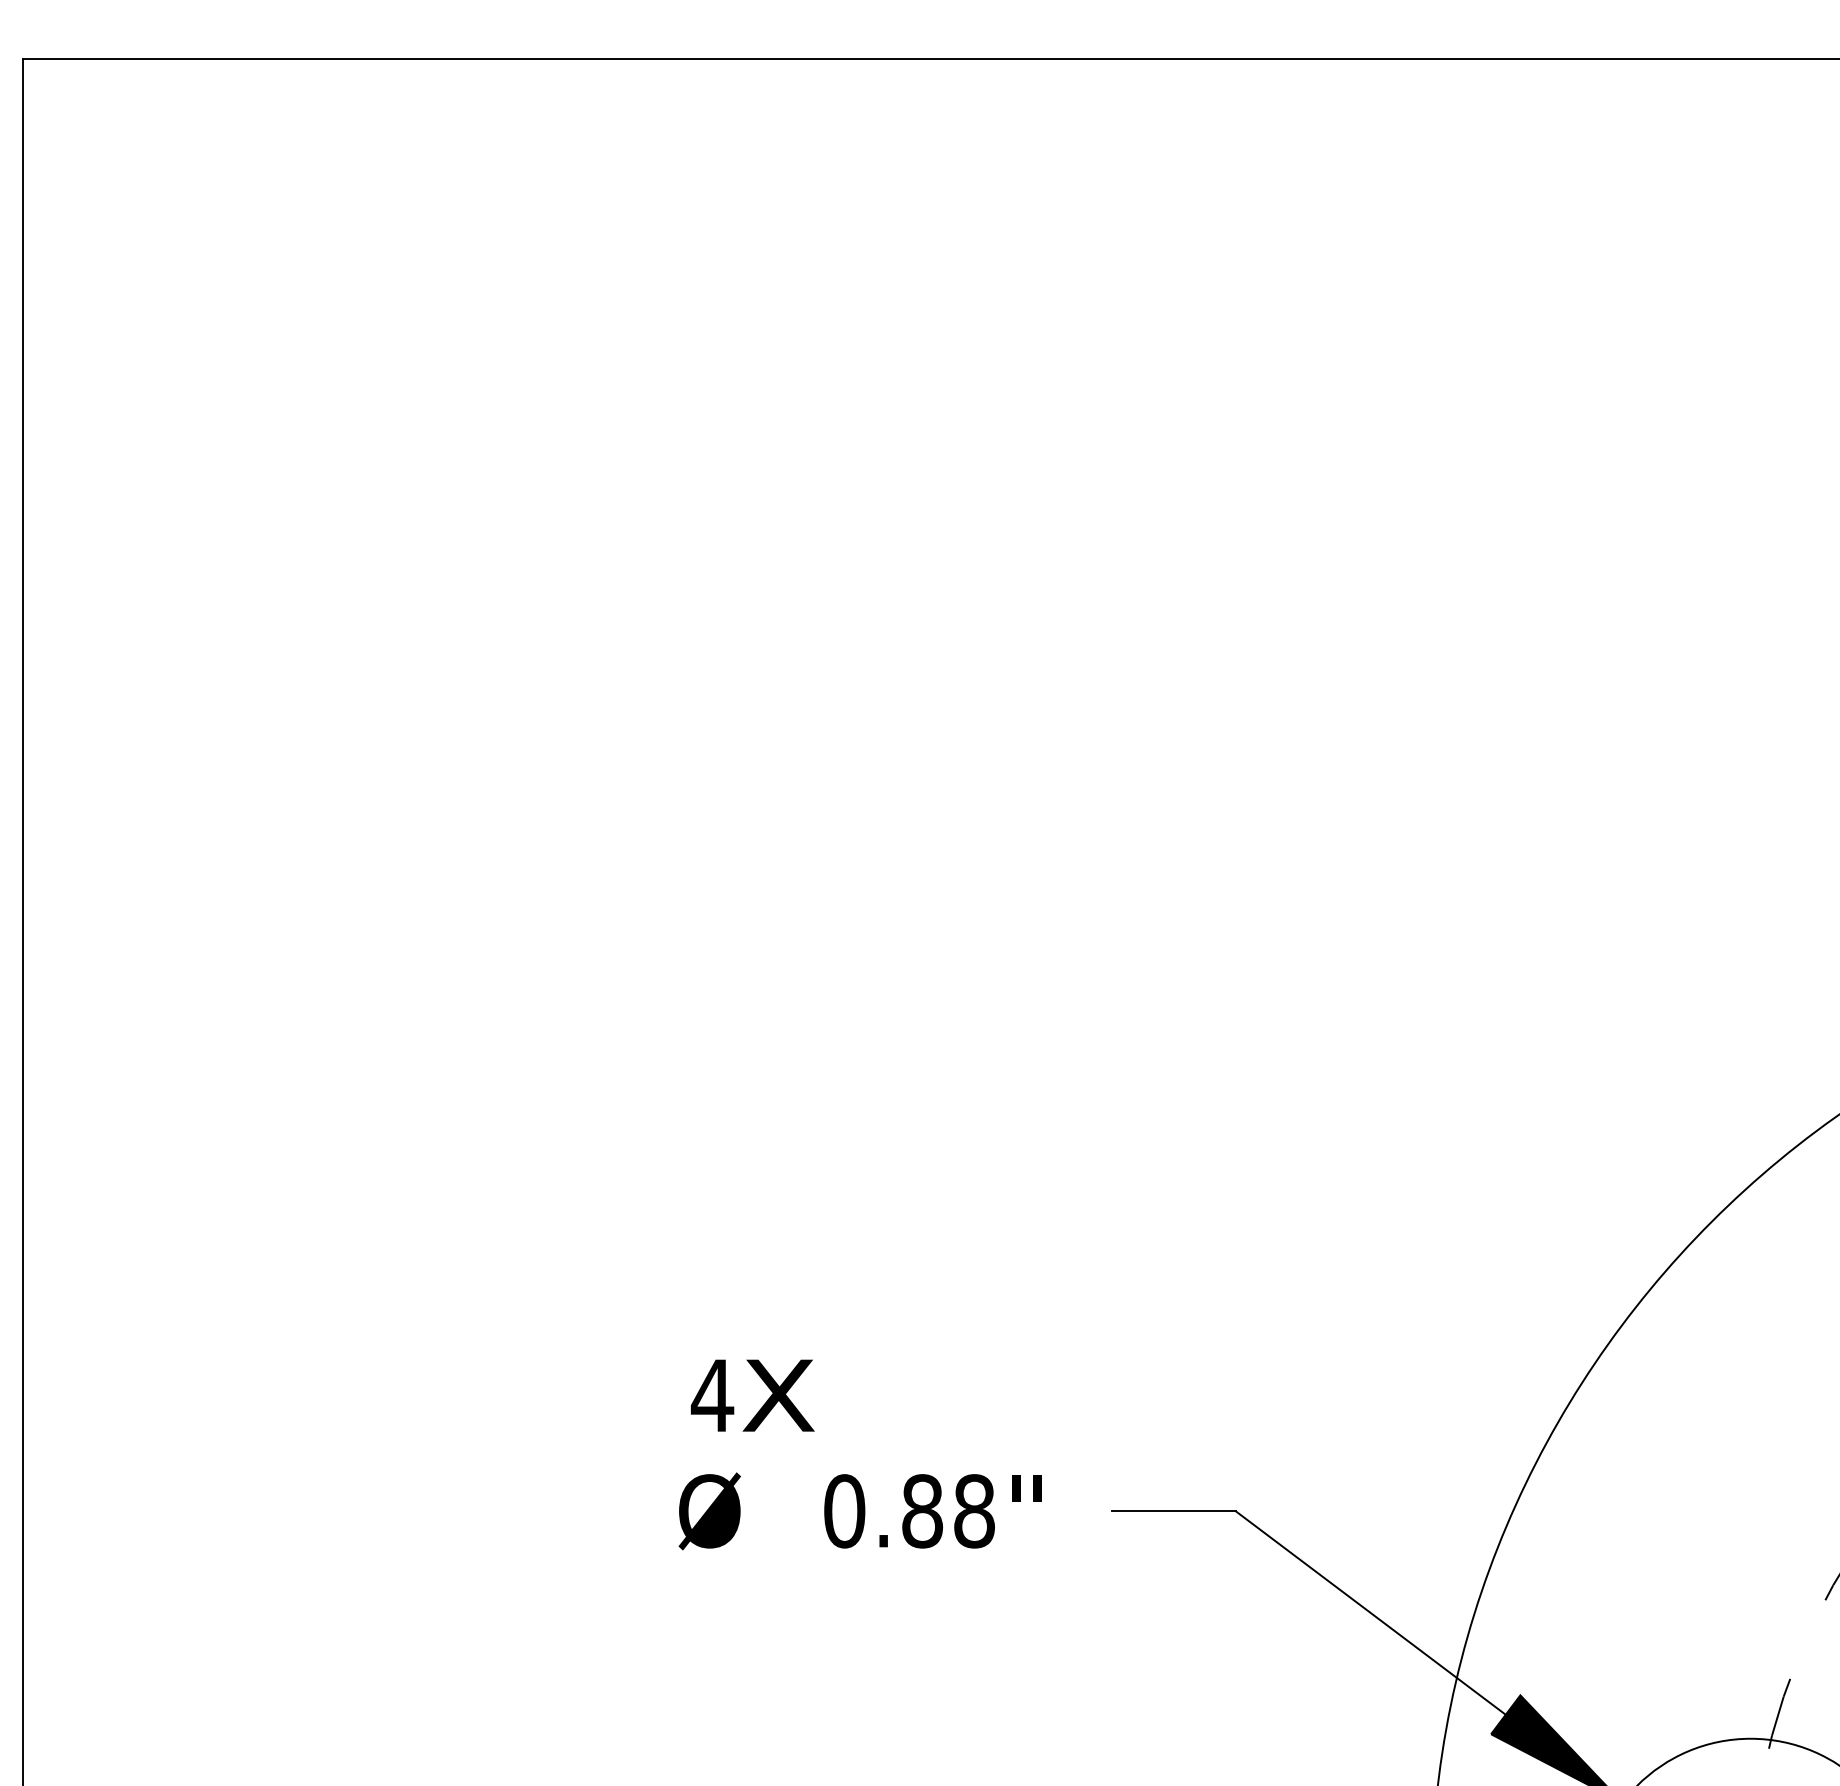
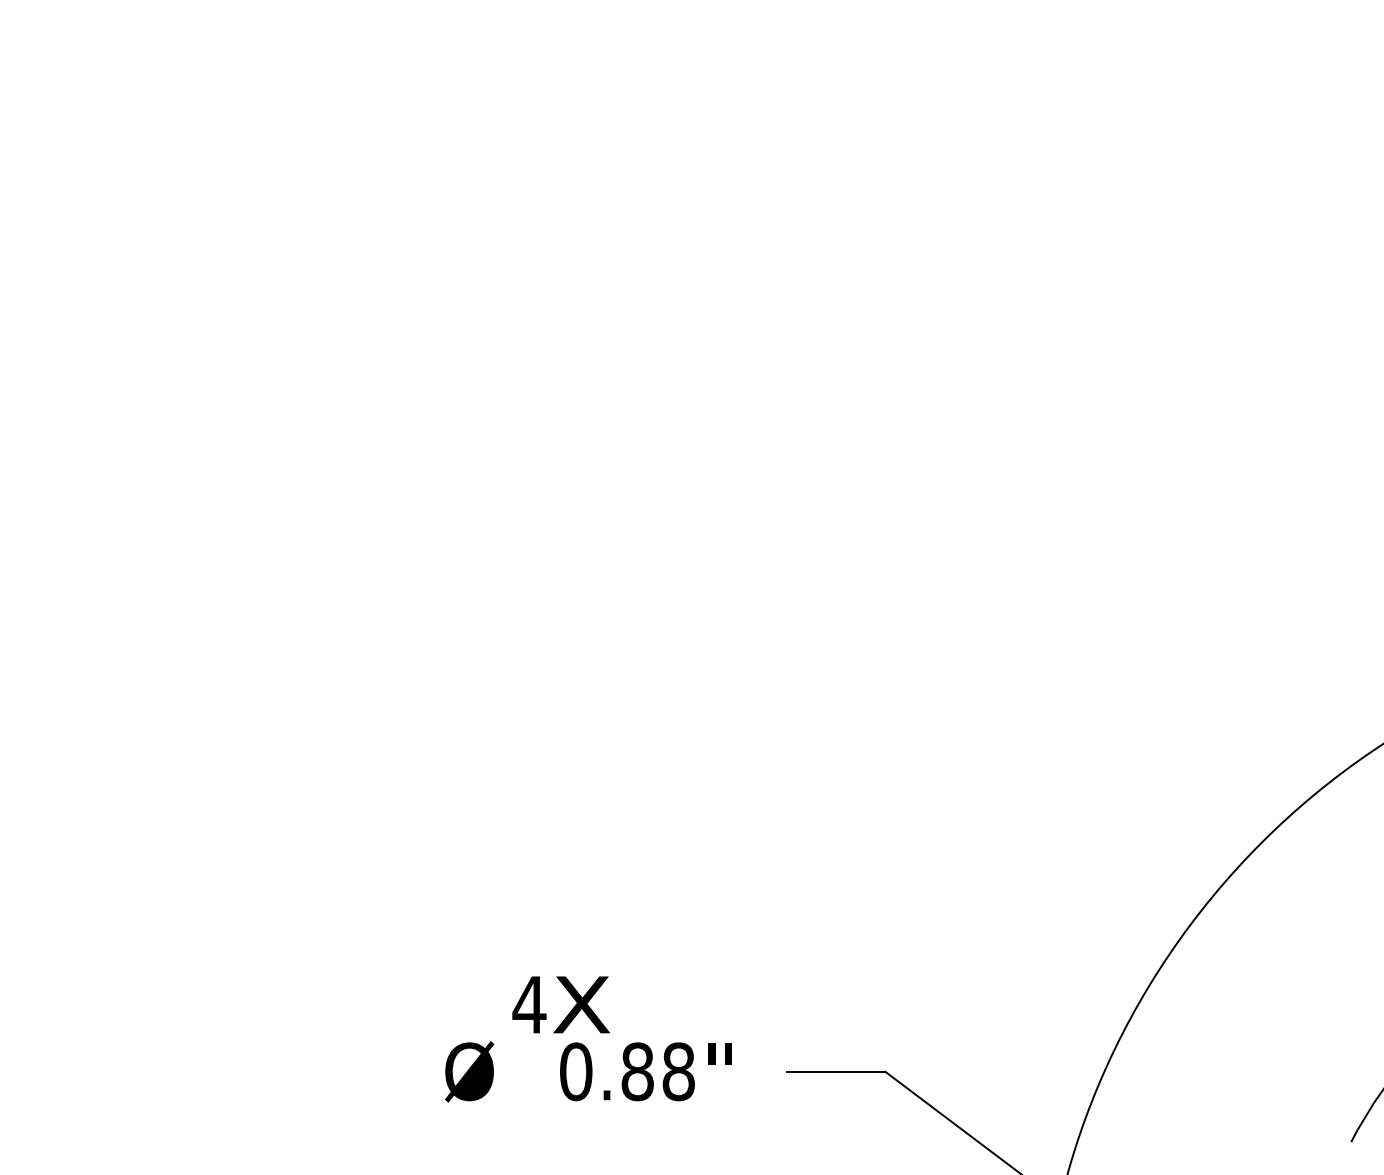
text: (752, 1395) -> (561, 1004), moved

